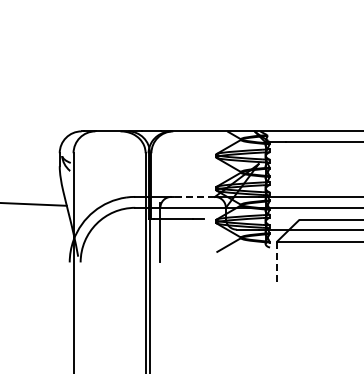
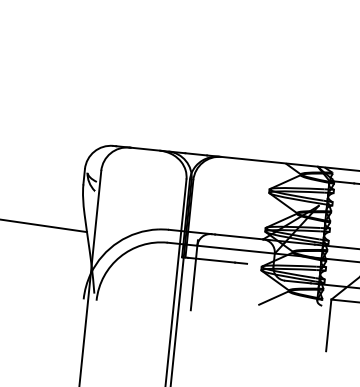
line: (194, 196) -> (239, 236), dashed -> solid
line: (277, 263) -> (329, 325), dashed -> solid

